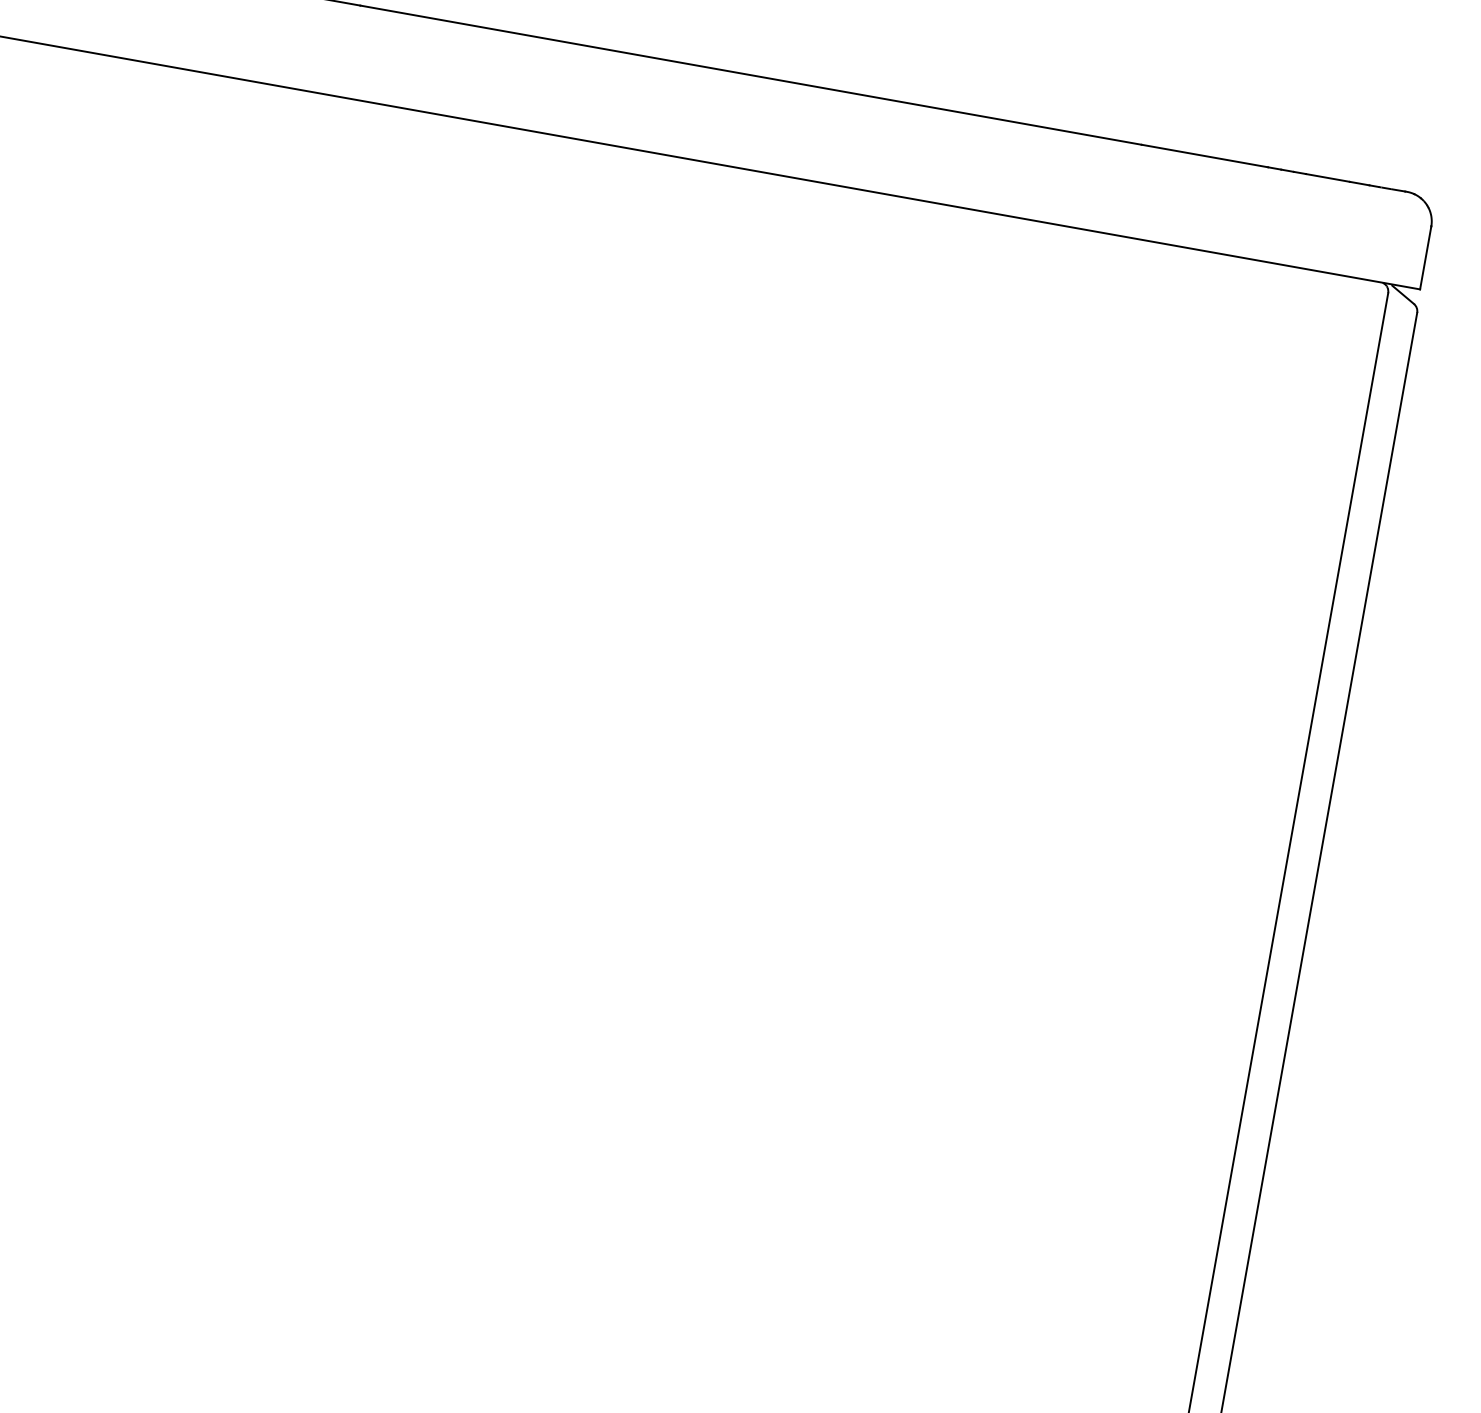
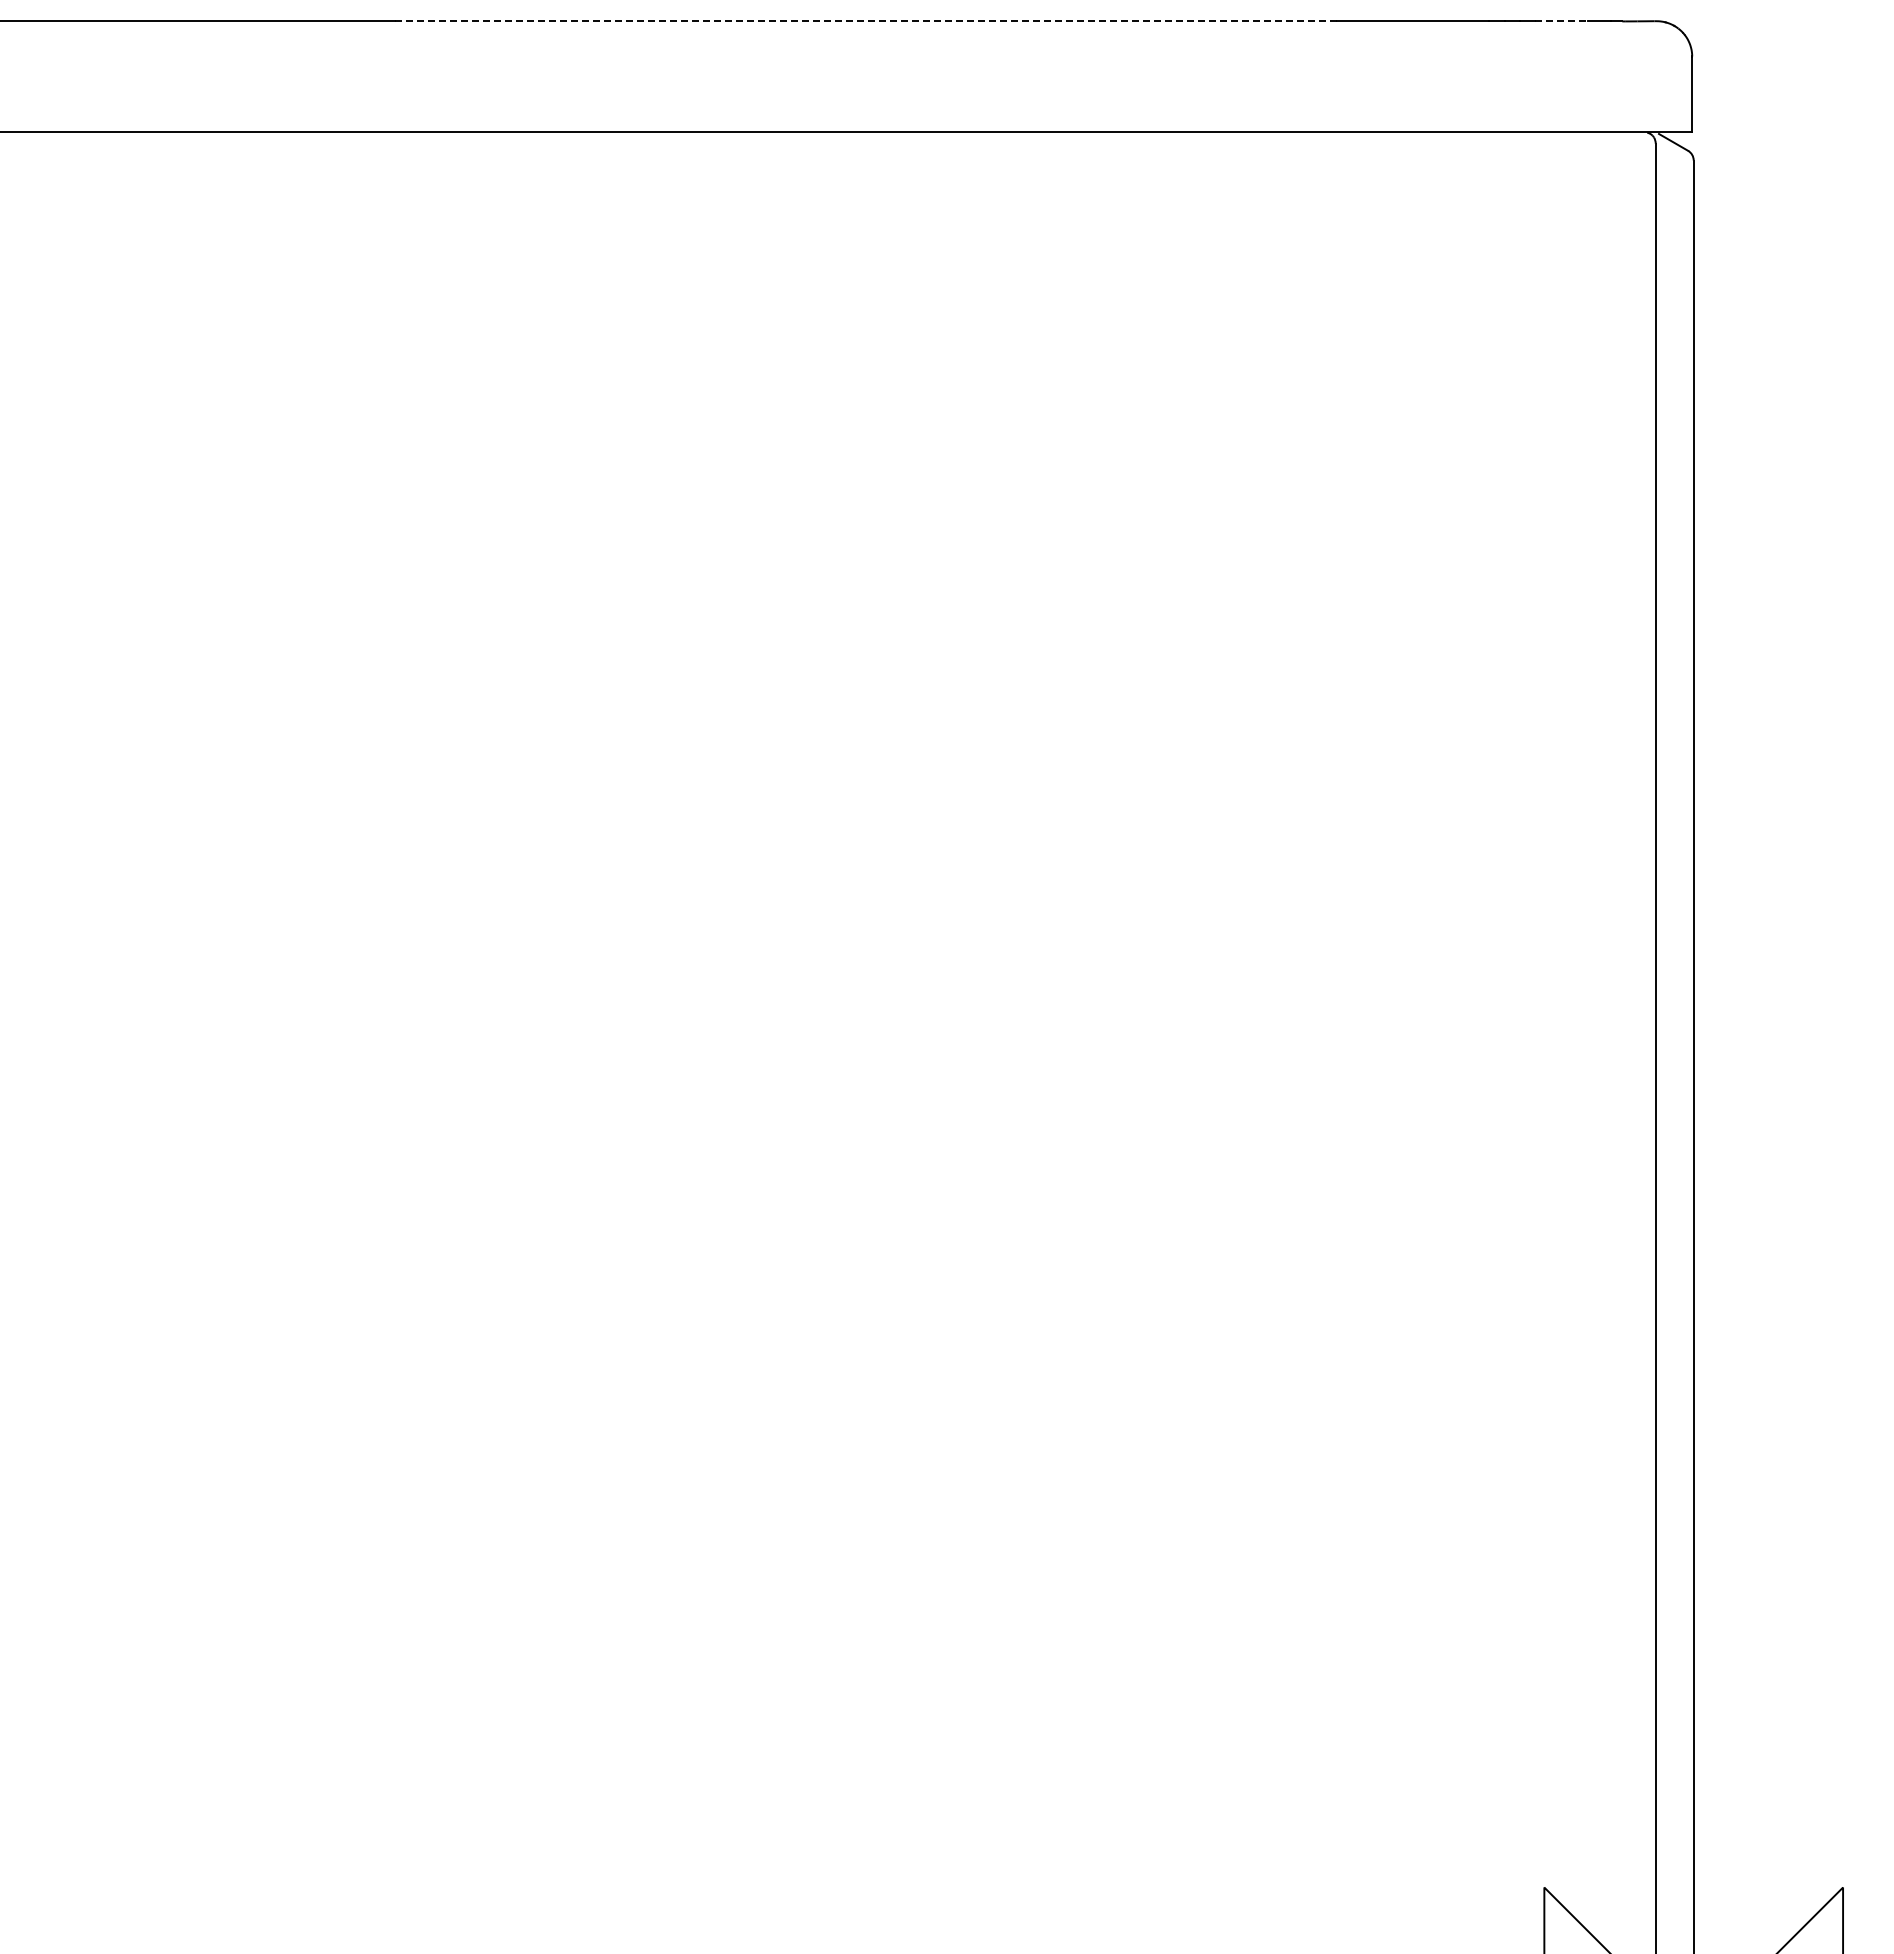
line: (751, 75) -> (866, 21), solid -> dashed
line: (1328, 178) -> (1561, 21), solid -> dashed

